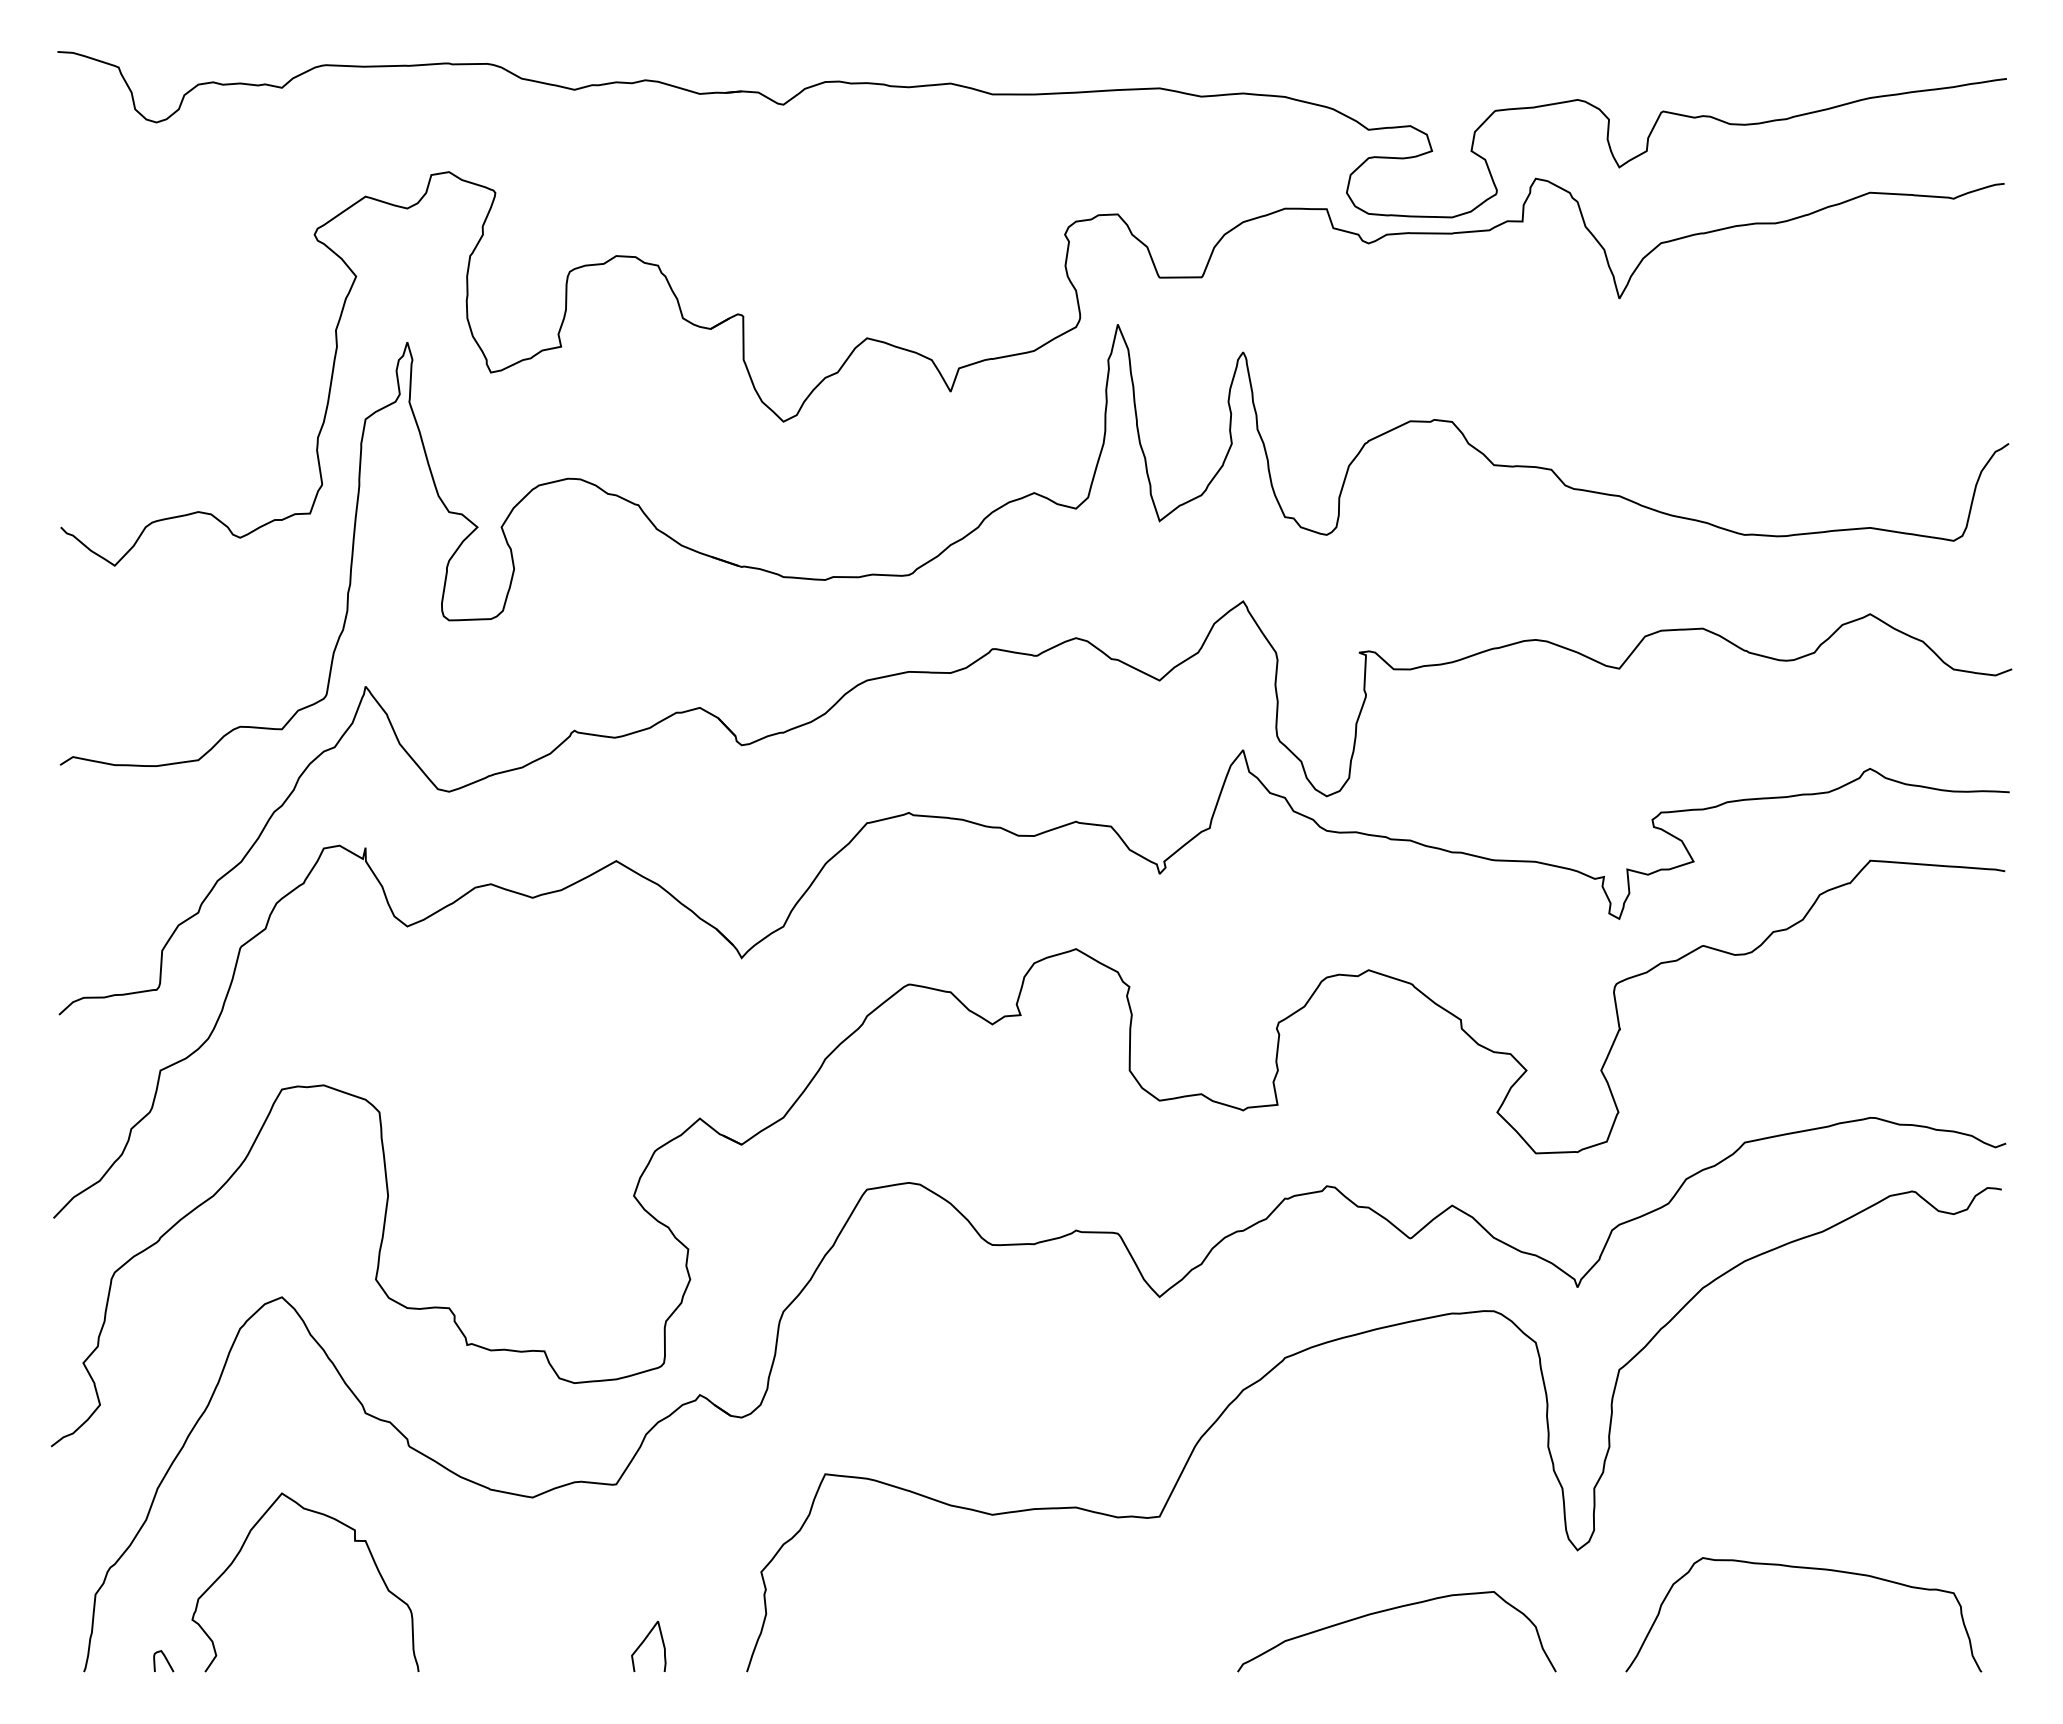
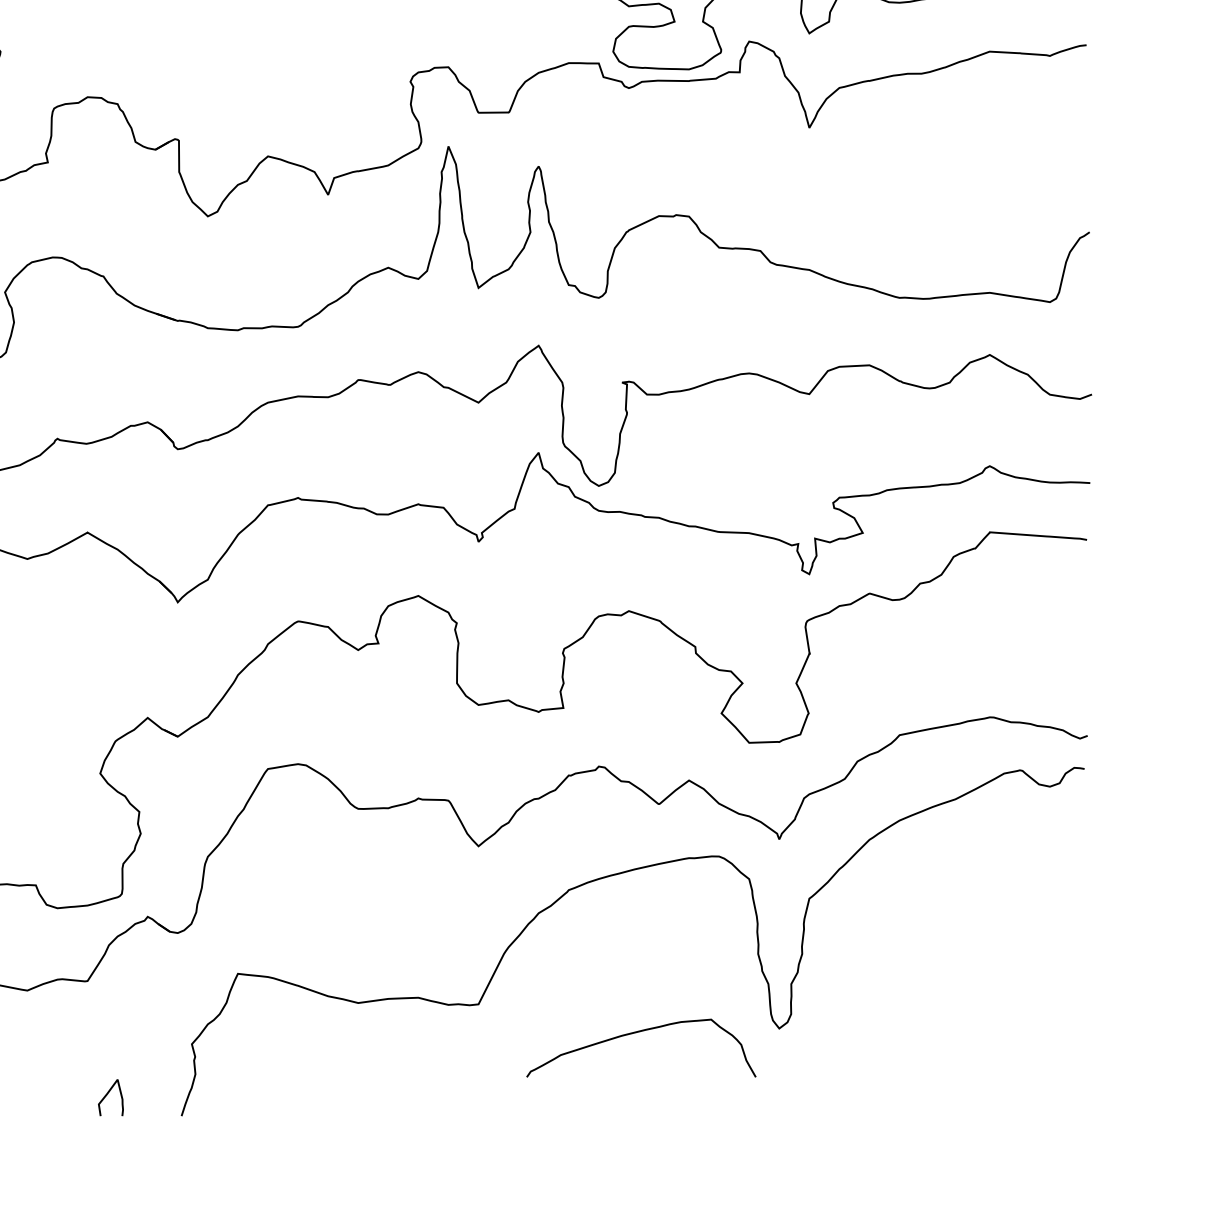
curve: (1810, 1569) -> (946, 1042), removed
curve: (1390, 1610) -> (636, 1033), moved

